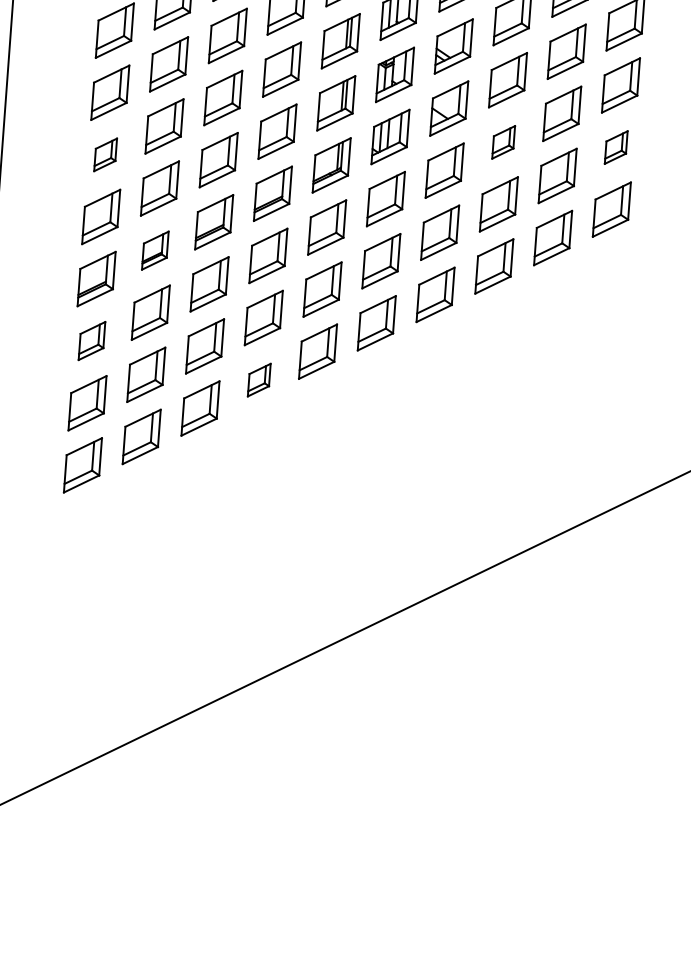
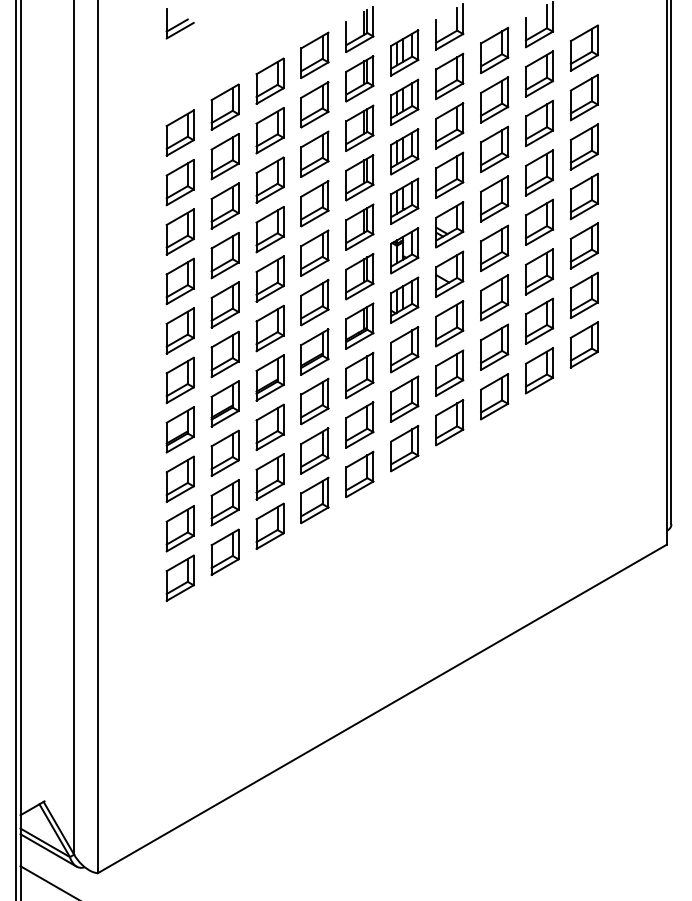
part: (503, 141) -> (494, 297), size x1.67
part: (615, 147) -> (583, 295), size x1.67
part: (104, 154) -> (179, 330), size x1.67
part: (154, 250) -> (224, 403), size x1.43
part: (91, 340) -> (179, 478), size x1.43
part: (258, 380) -> (314, 500), size x1.67

